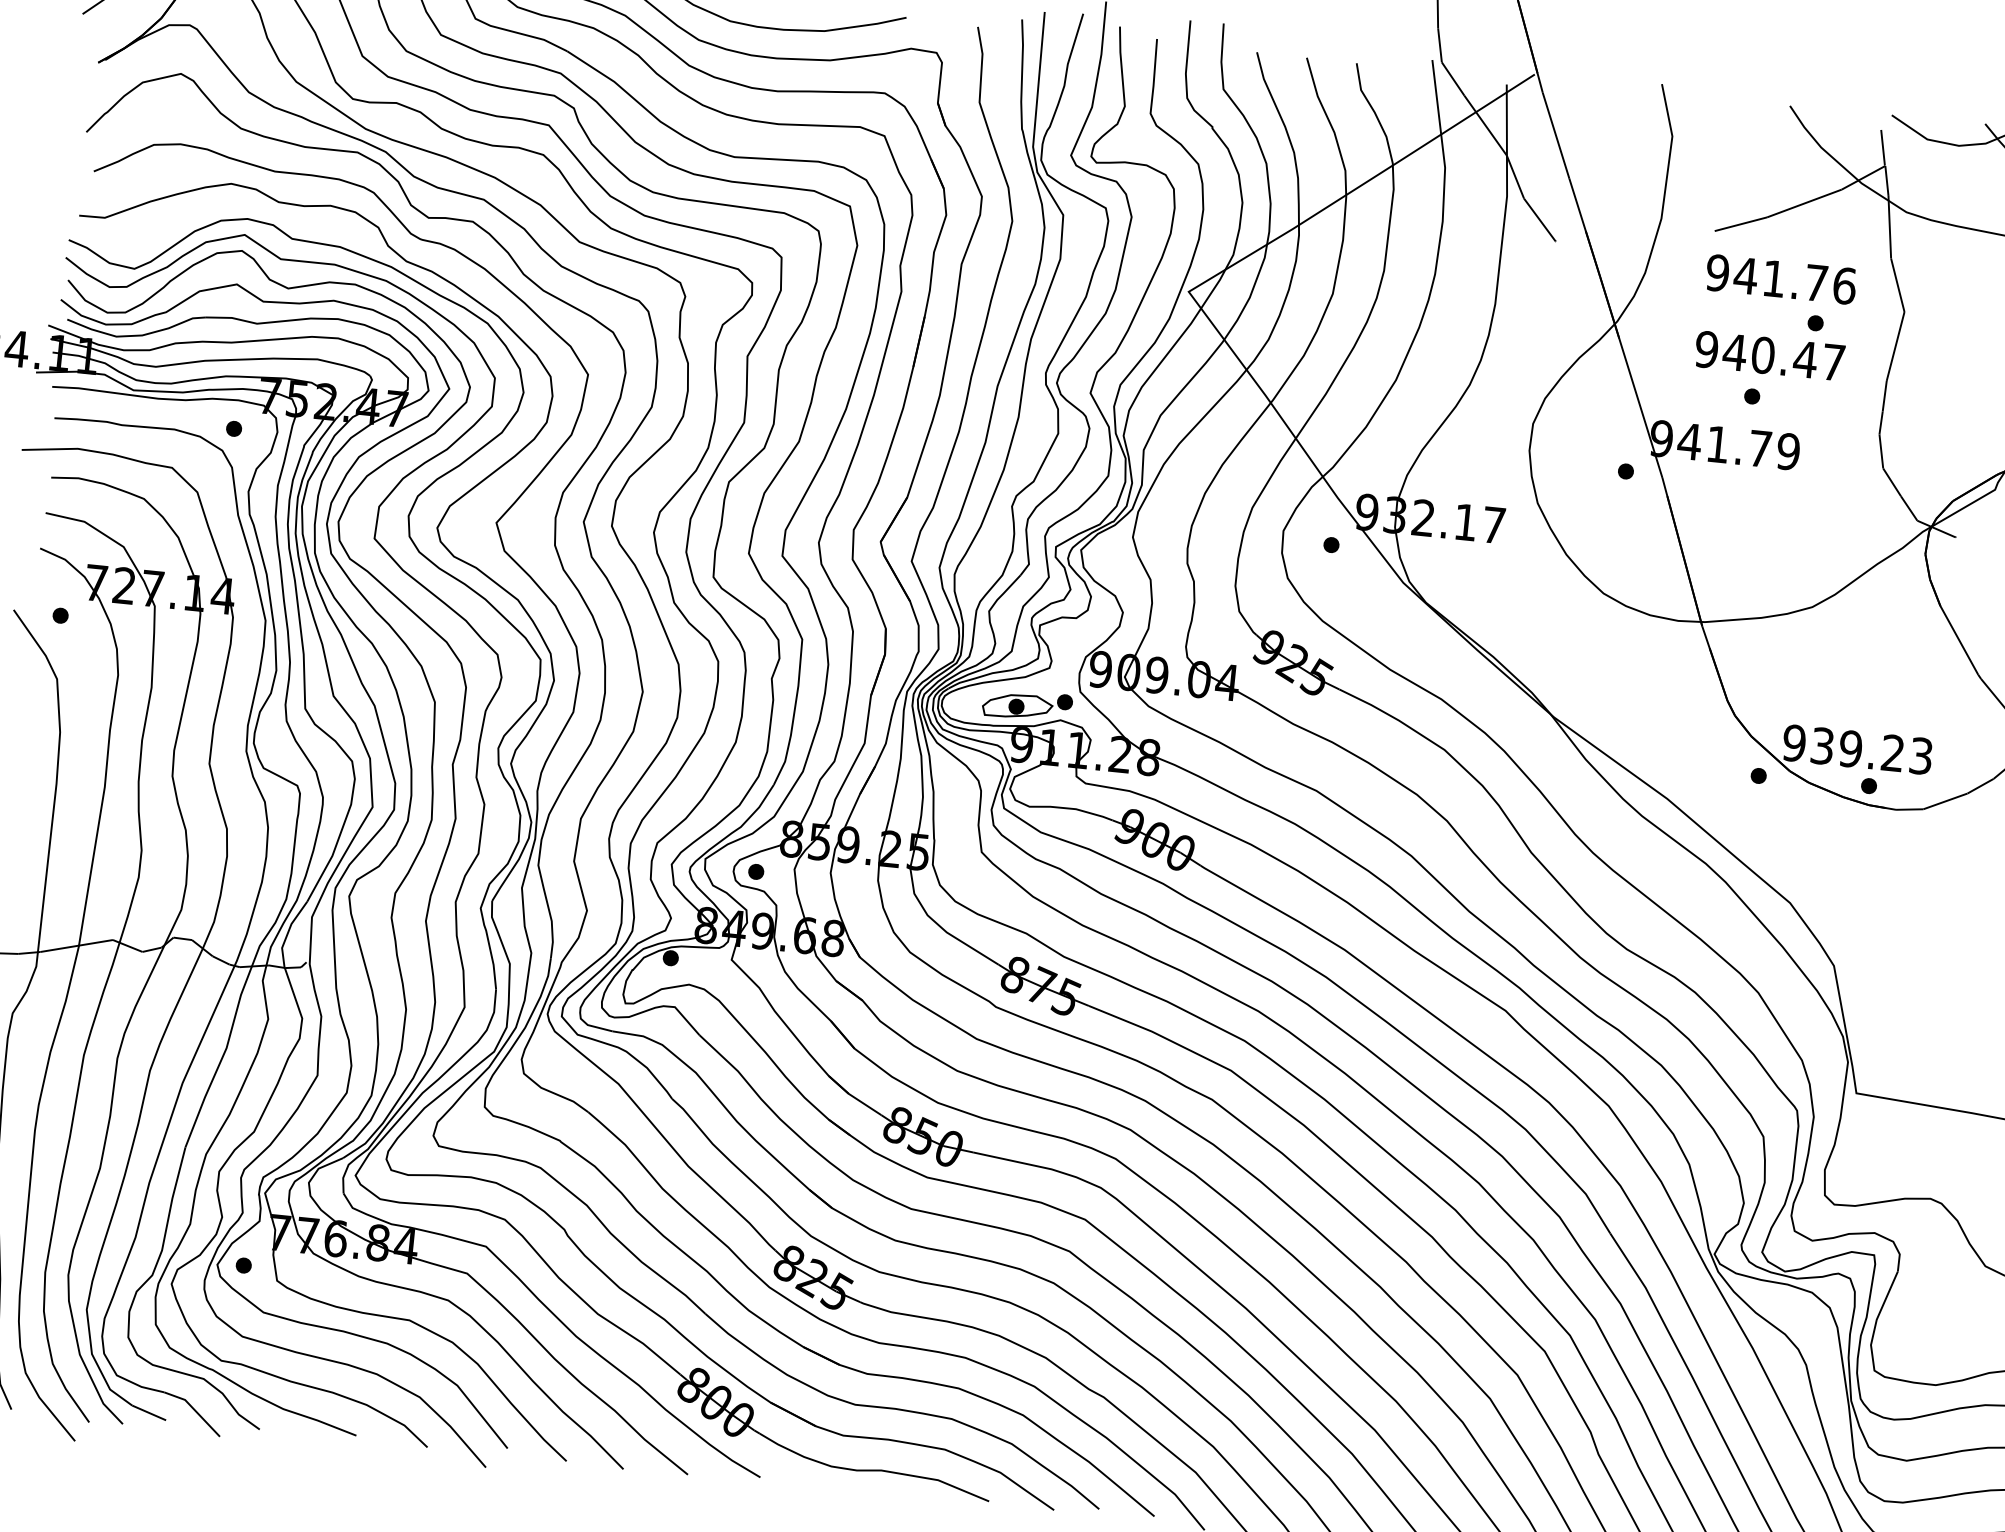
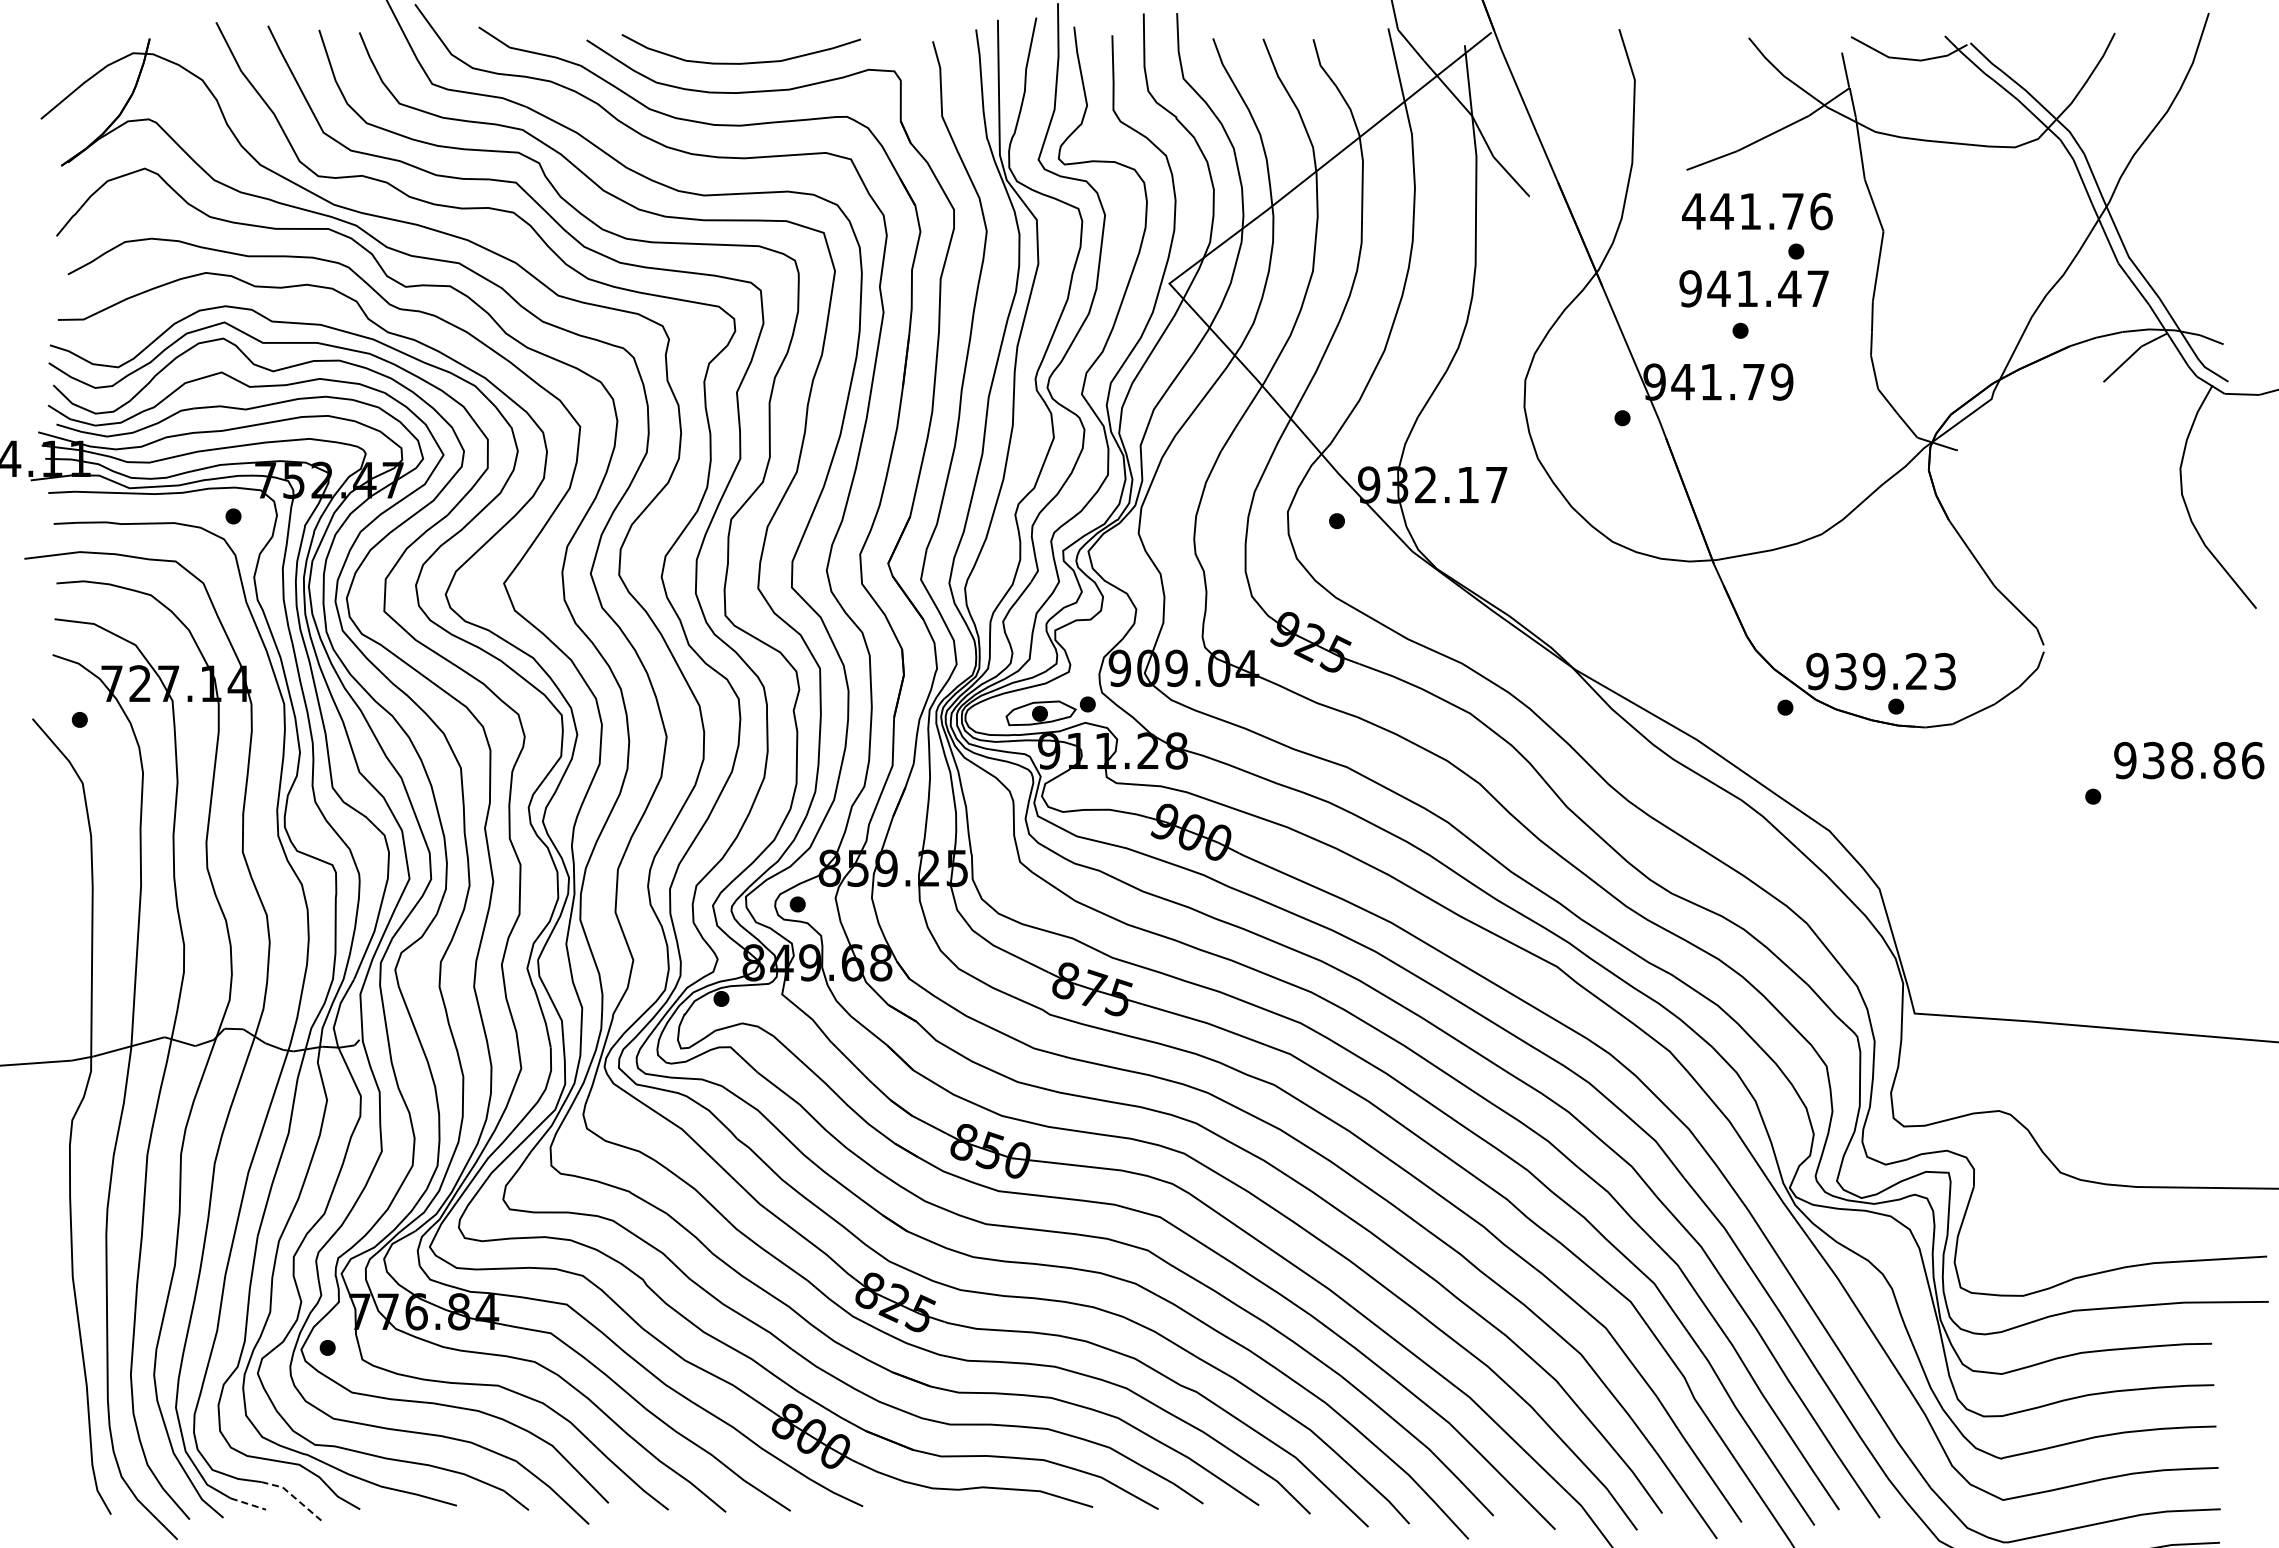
text: (1717, 273) -> (1693, 211), 941.76 -> 441.76
text: (1763, 355) -> (1747, 288), 940.47 -> 941.47
line: (194, 1409) -> (293, 1496), solid -> dashed
line: (149, 1413) -> (248, 1504), solid -> dashed

